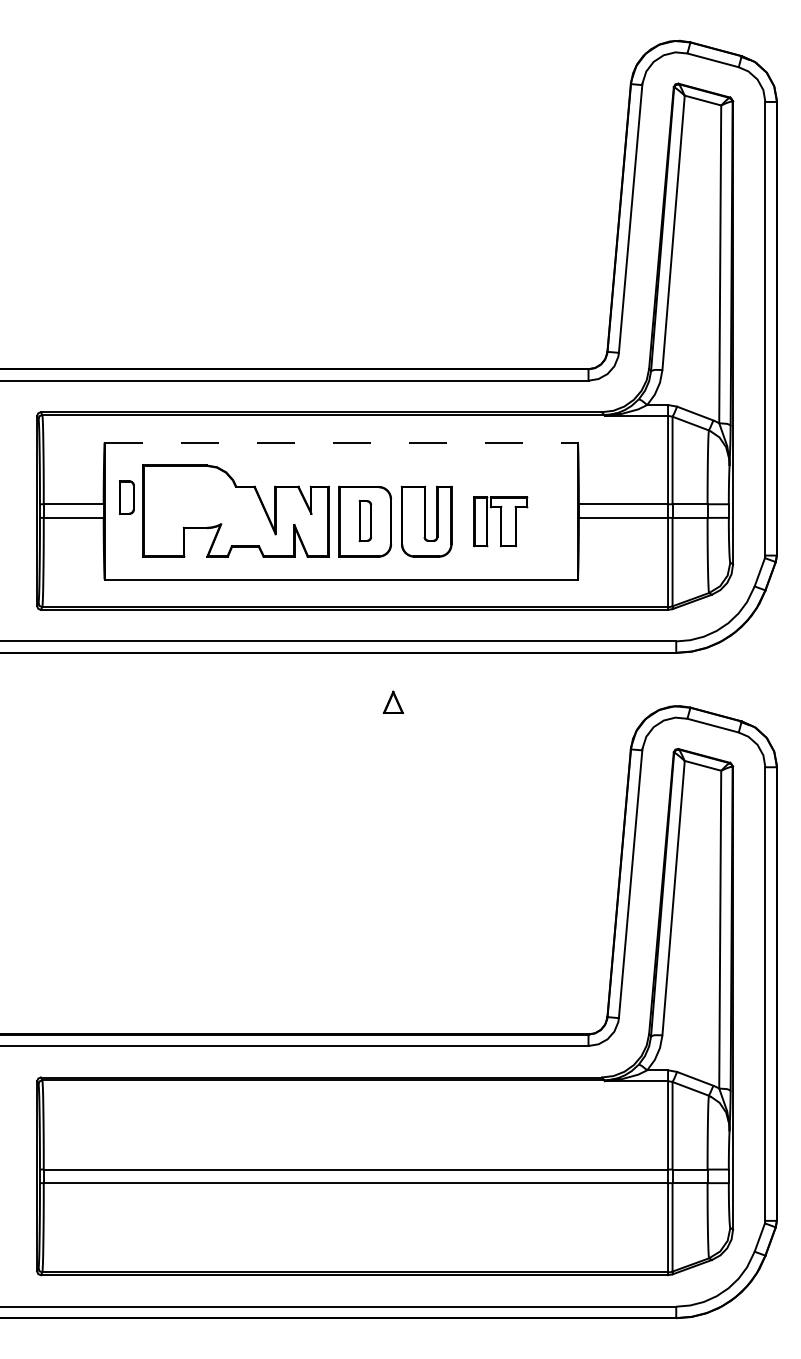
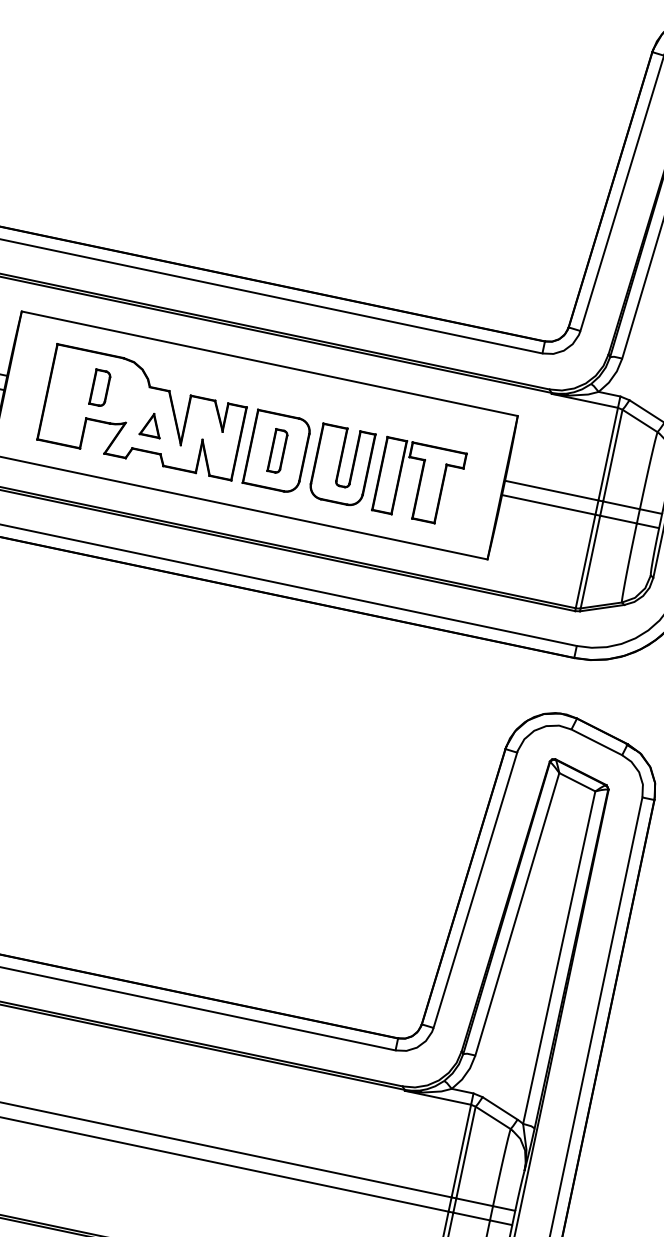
line: (341, 442) -> (270, 363), dashed -> solid
part: (126, 497) -> (99, 387), moved
part: (500, 521) -> (419, 481), size x1.43
part: (392, 701) -> (151, 423), moved

